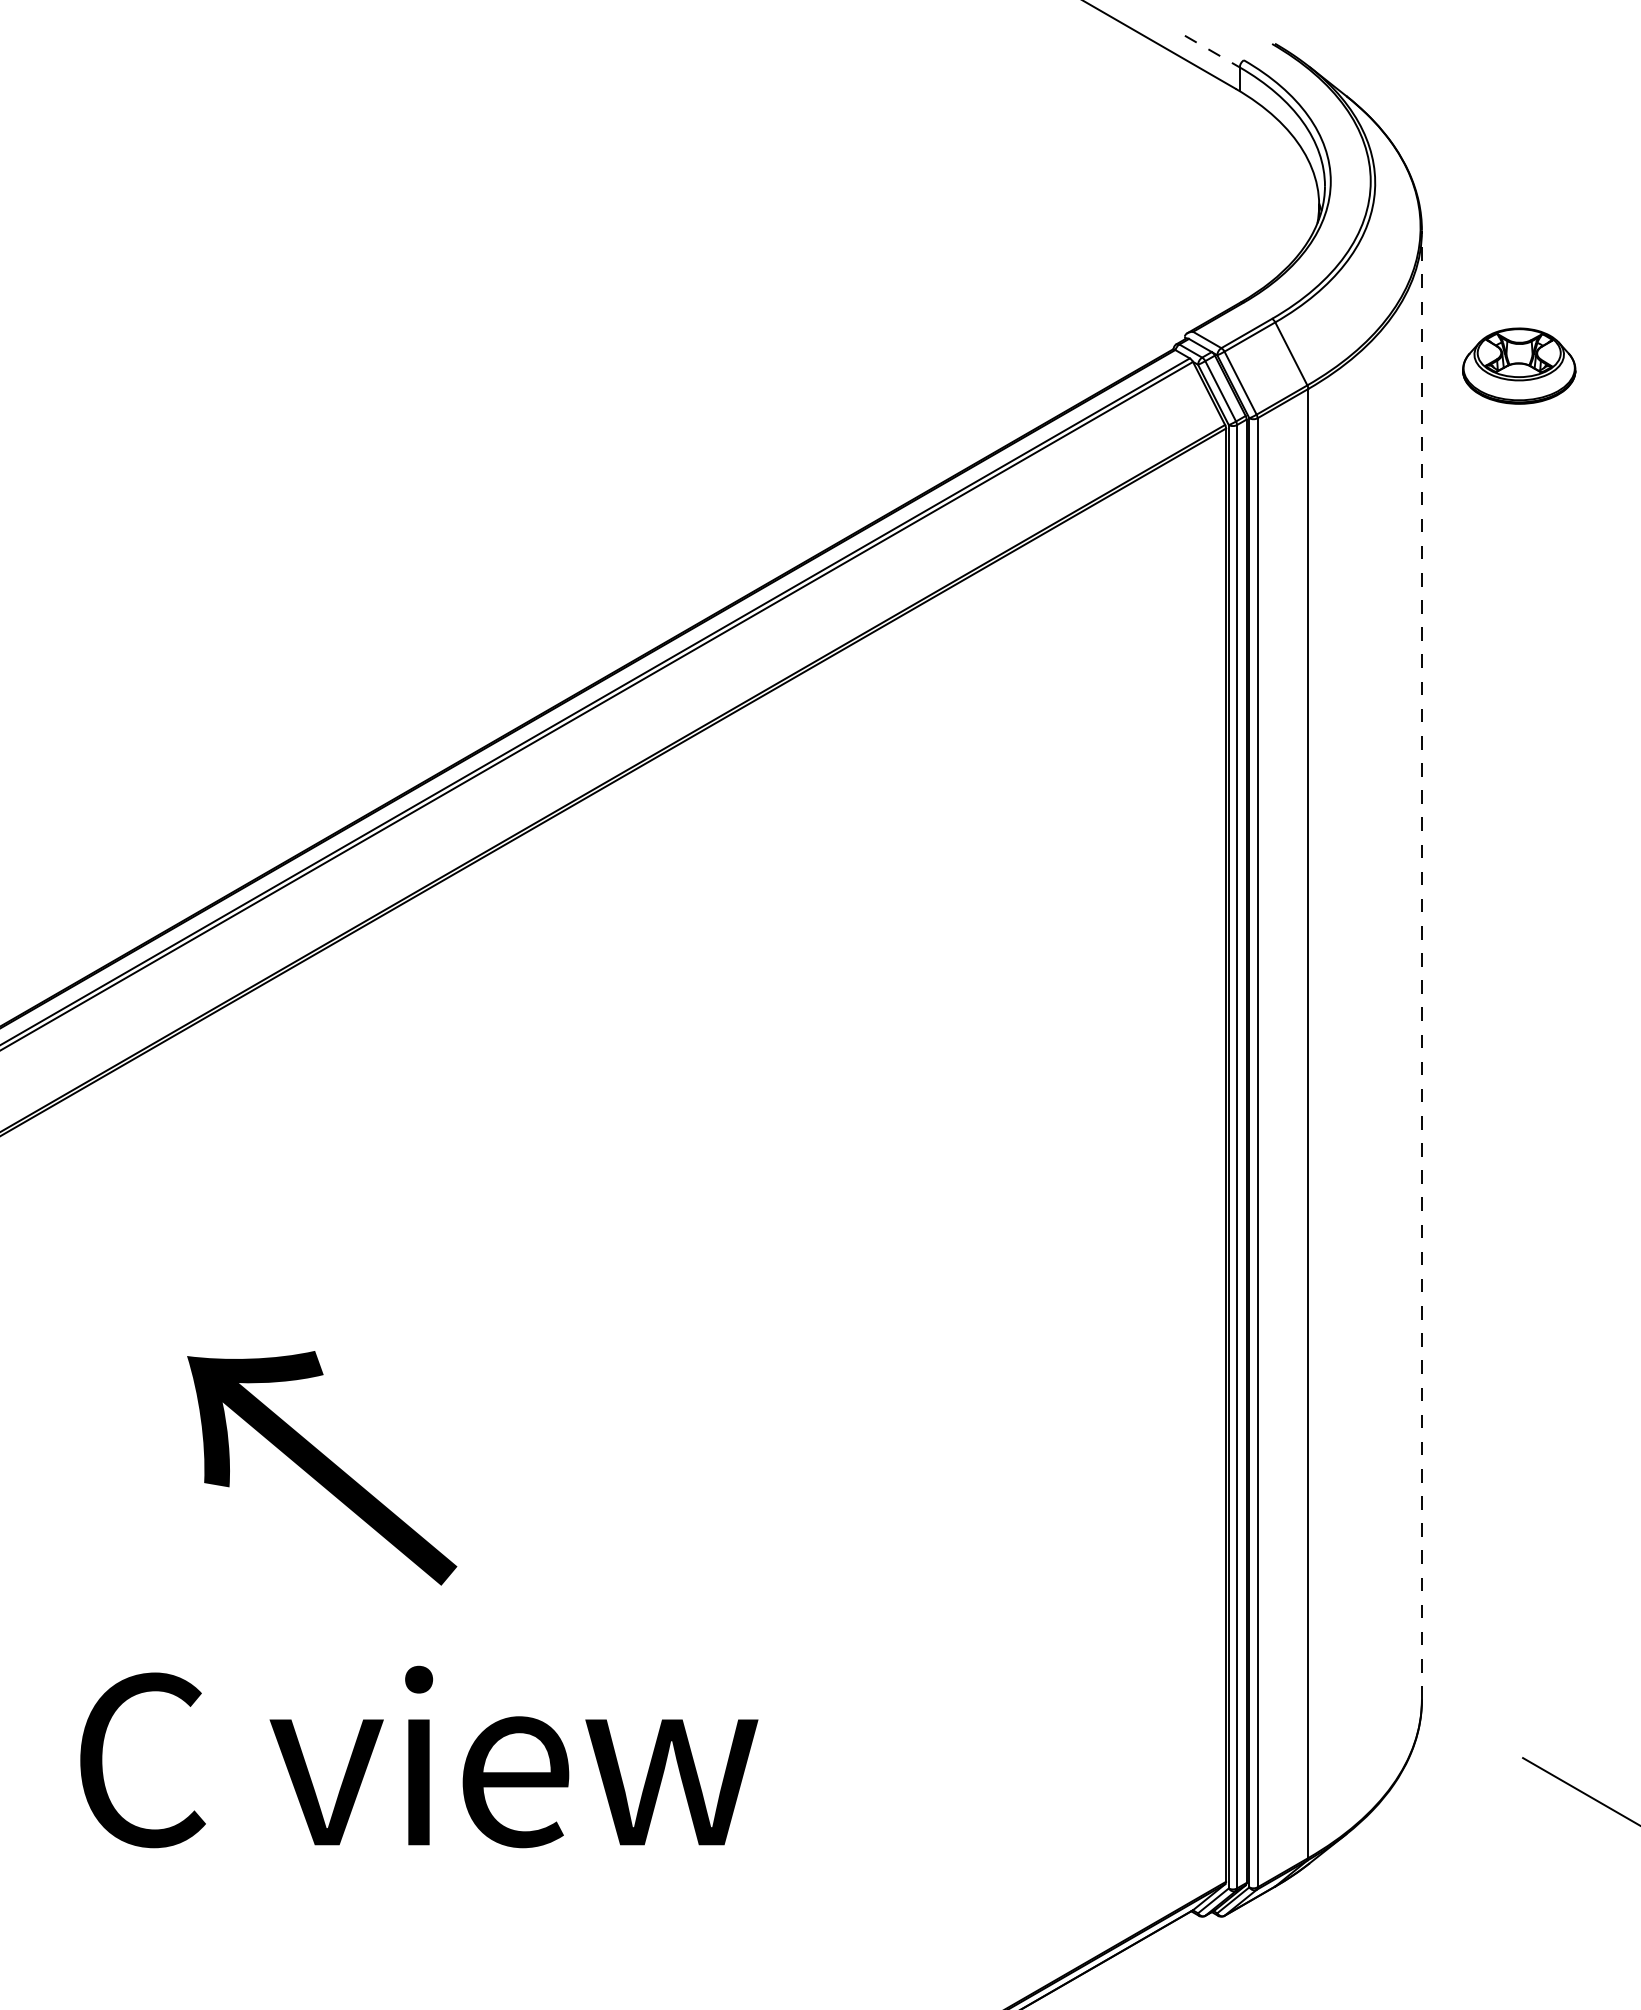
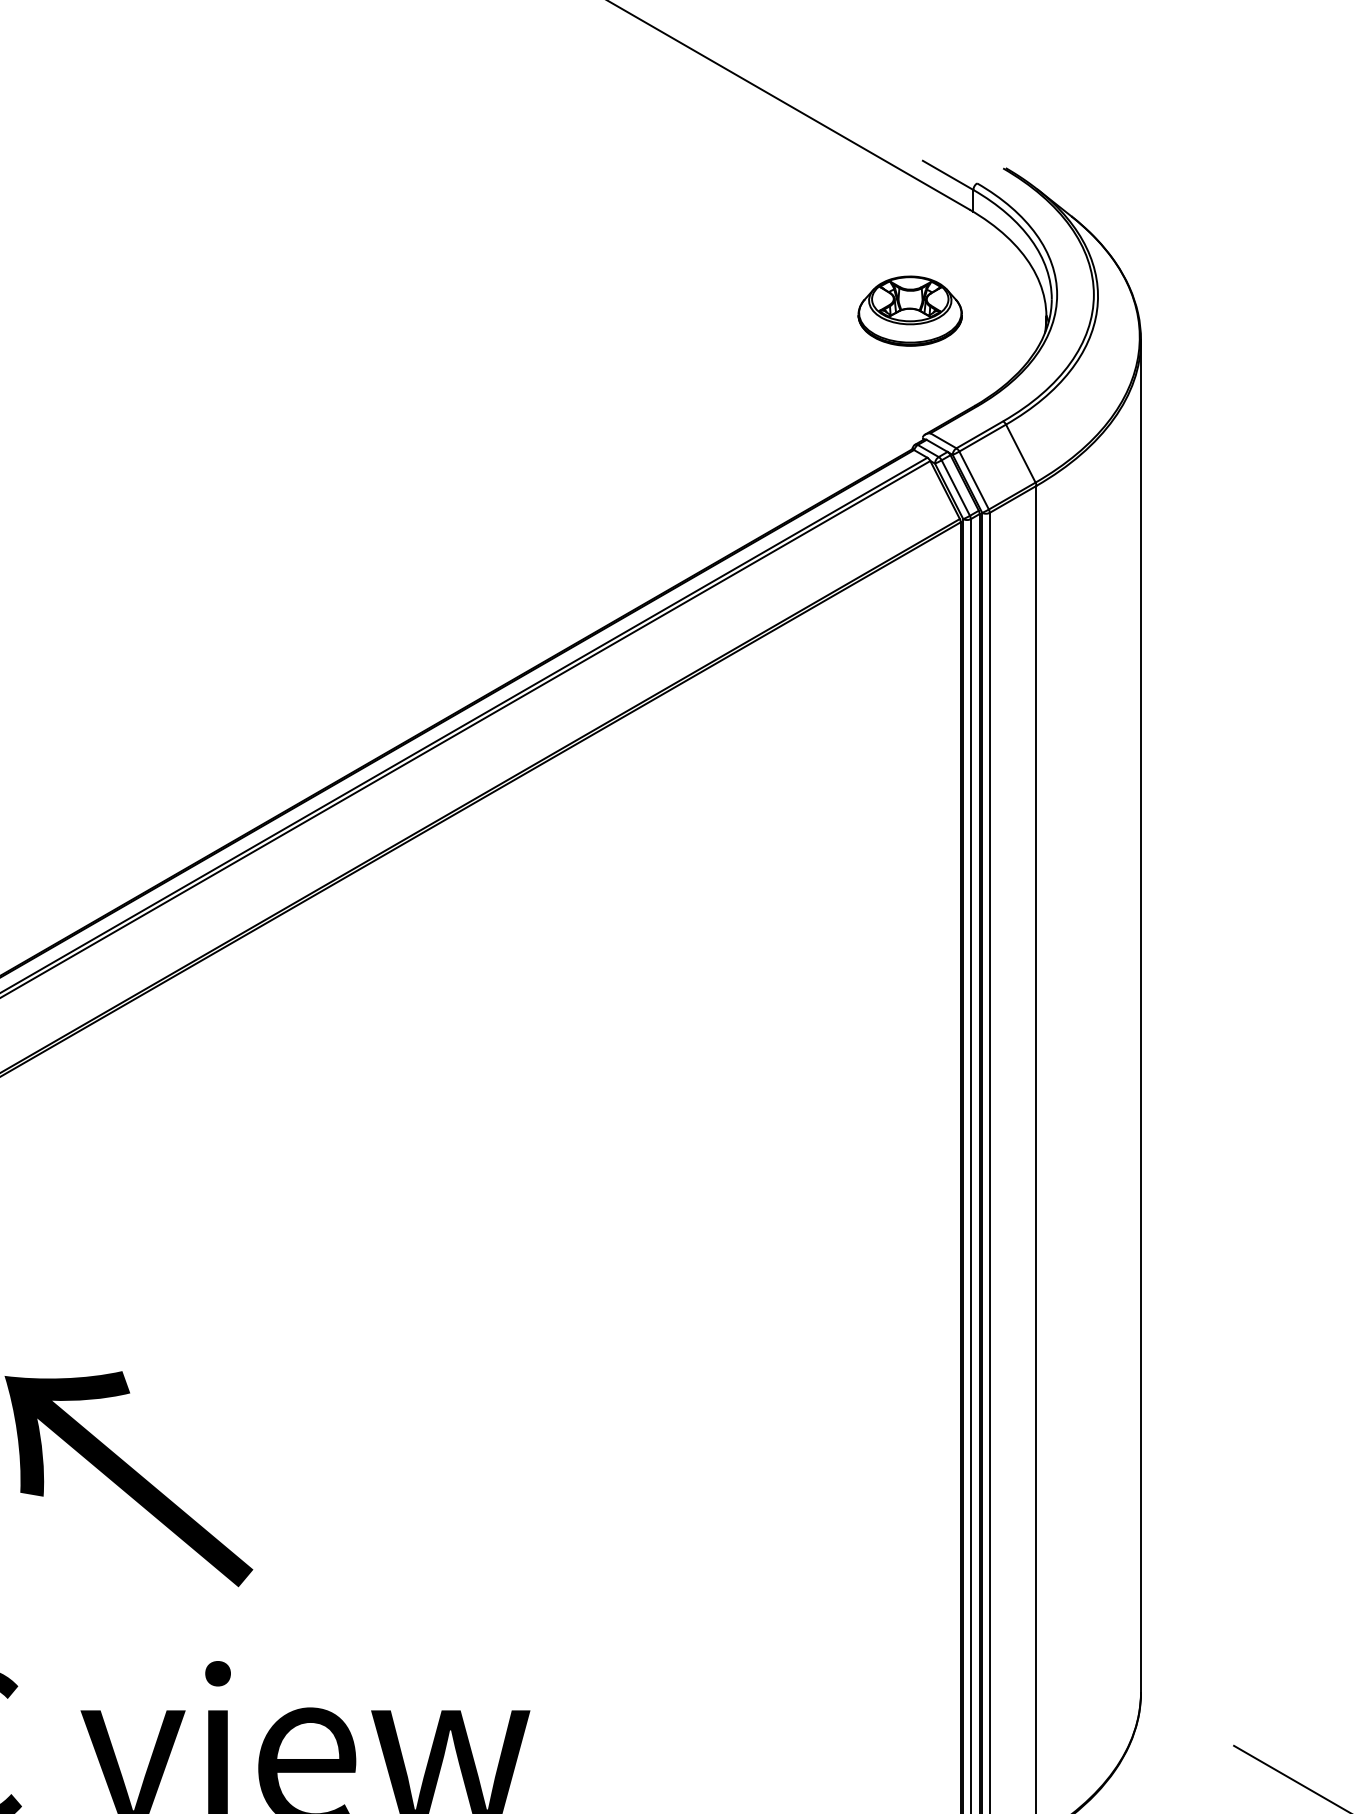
line: (1212, 51) -> (948, 175), dashed -> solid
part: (1519, 365) -> (910, 310), moved
line: (1421, 965) -> (1140, 1016), dashed -> solid

